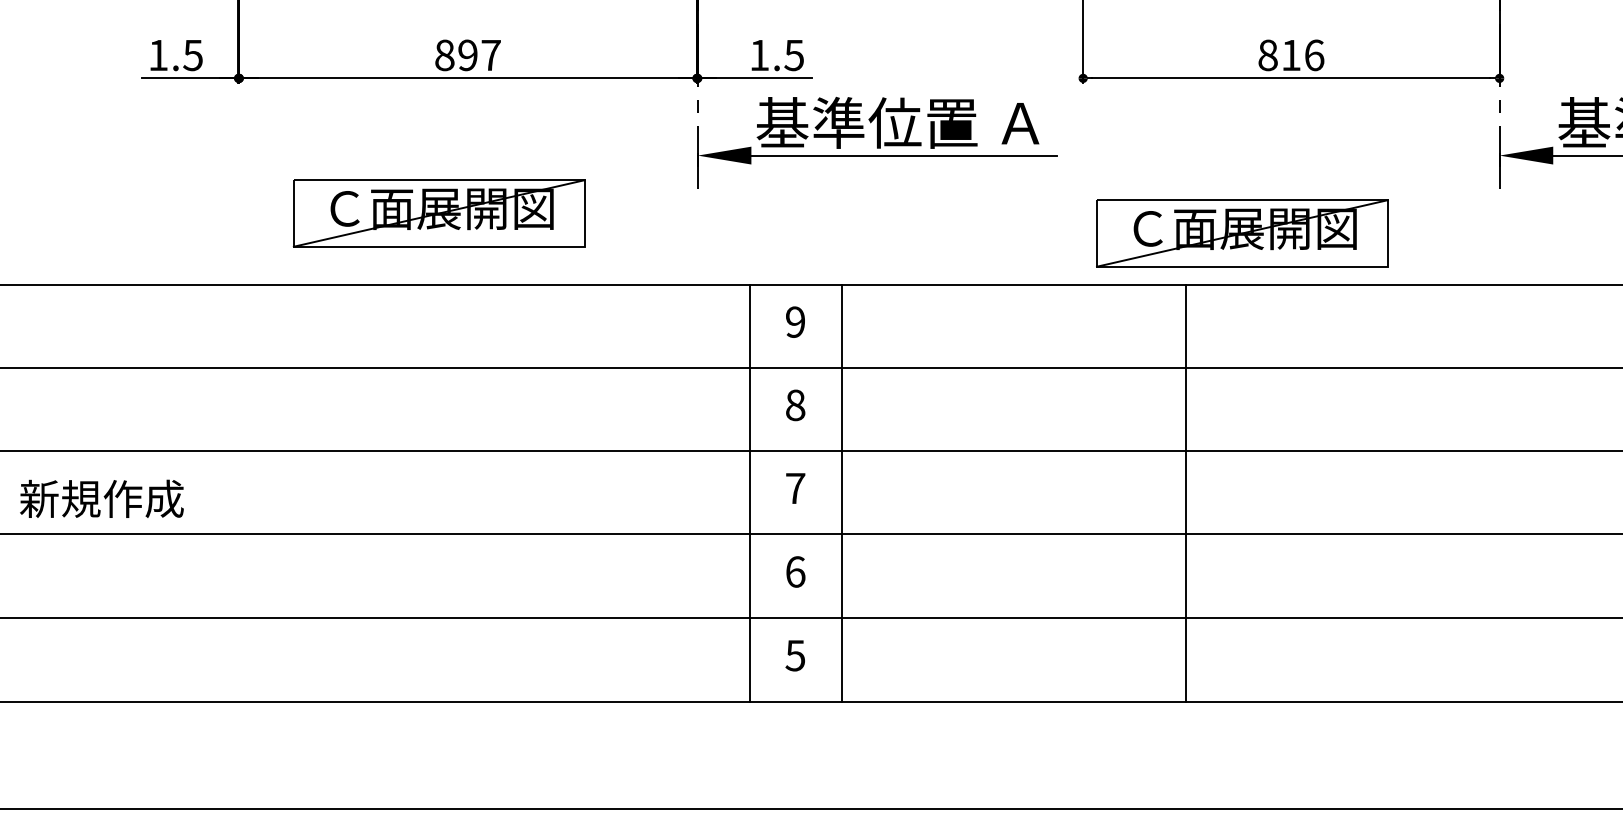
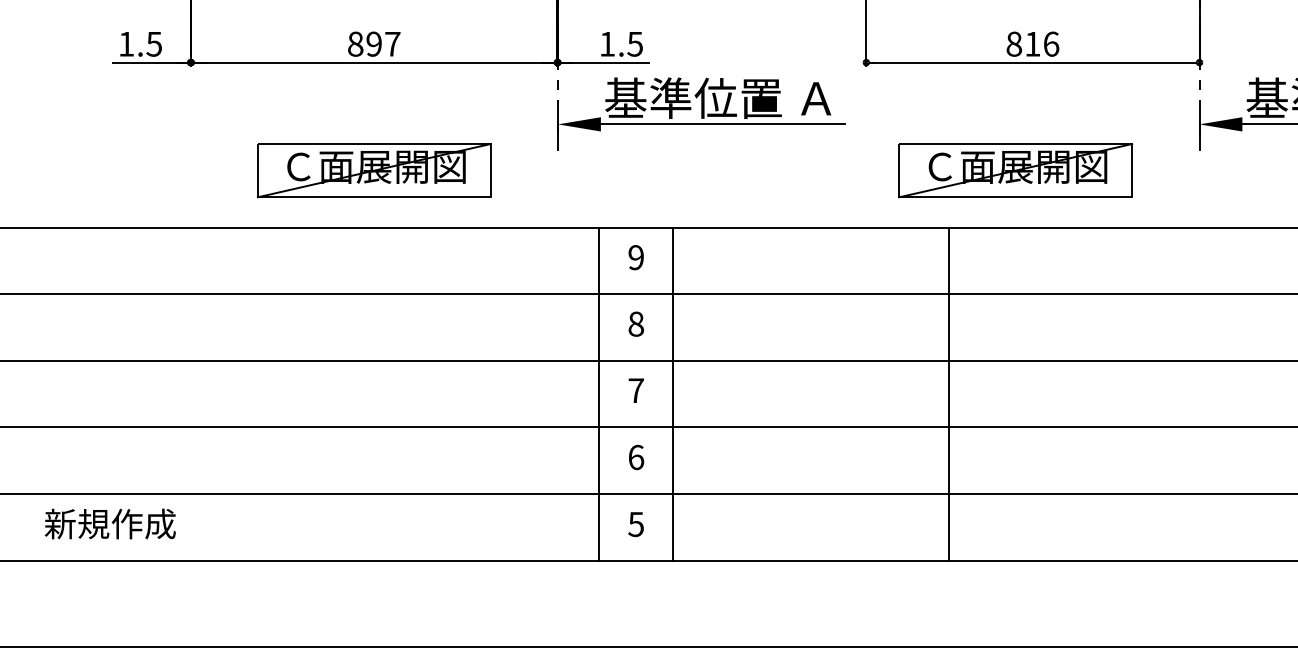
part: (439, 213) -> (374, 170), moved
part: (1242, 233) -> (1015, 170), moved
text: (100, 498) -> (109, 523), moved

